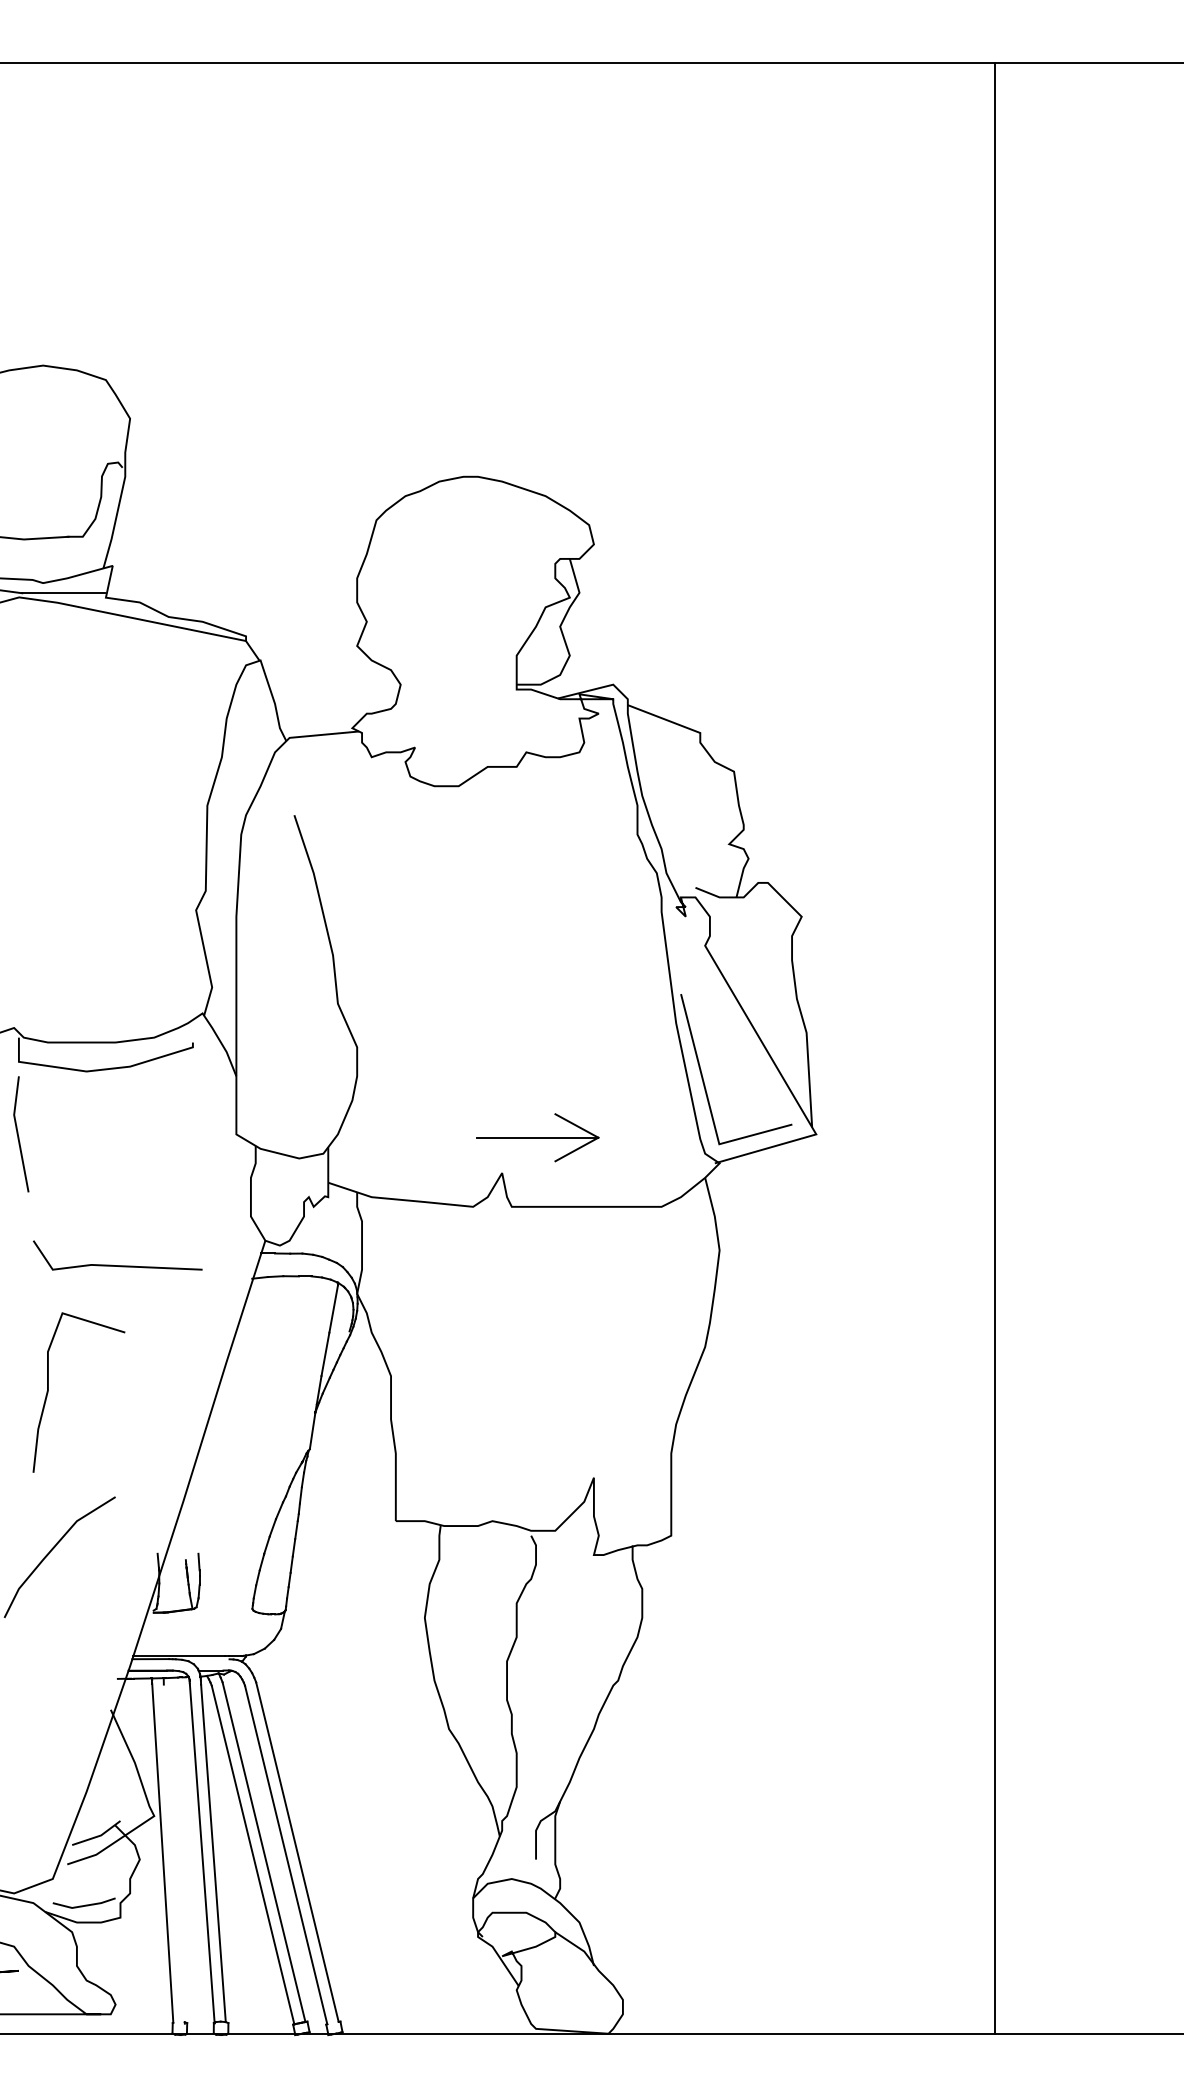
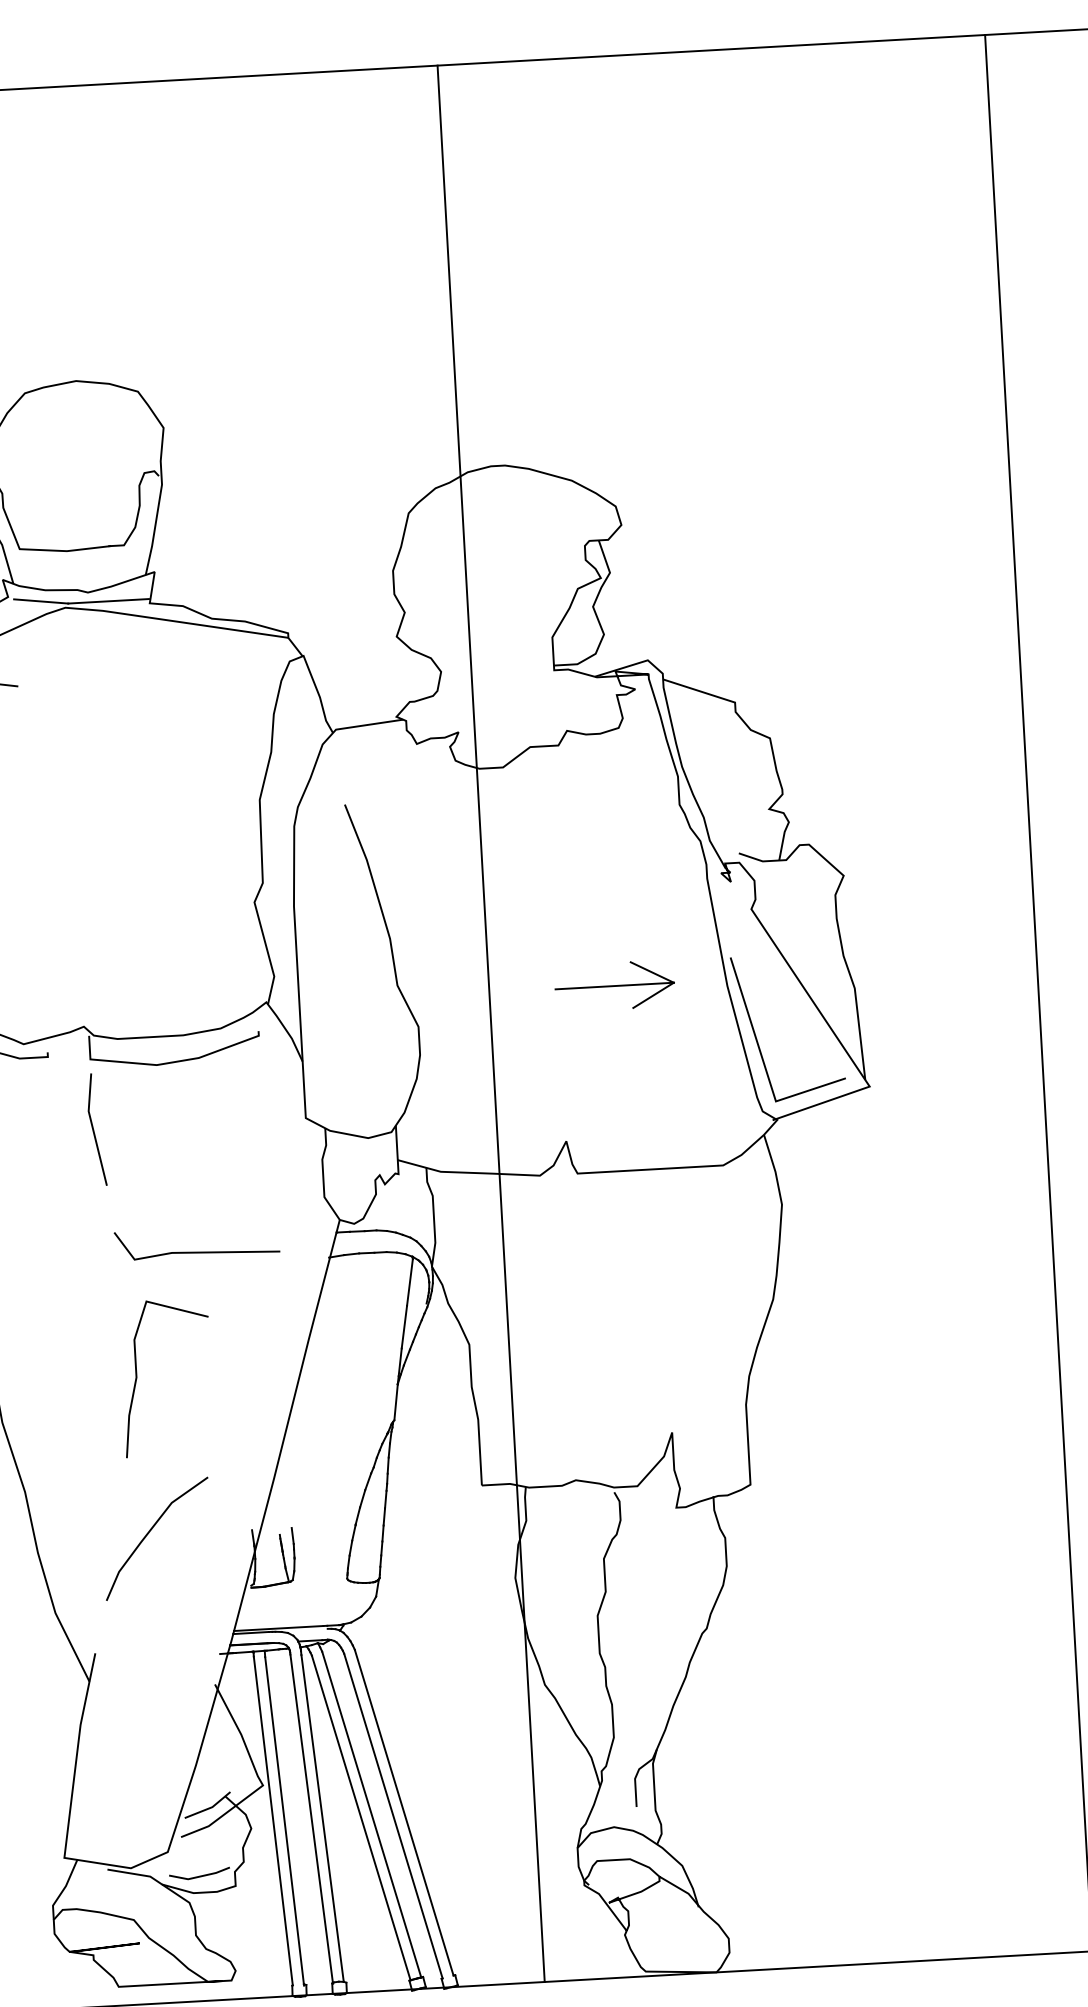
line: (431, 1047) -> (490, 1023), added
part: (537, 1137) -> (614, 985), moved
line: (173, 1853) -> (283, 1820), added

